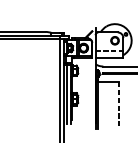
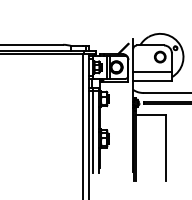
line: (110, 51) -> (153, 71), dashed -> solid
line: (118, 106) -> (165, 148), dashed -> solid

